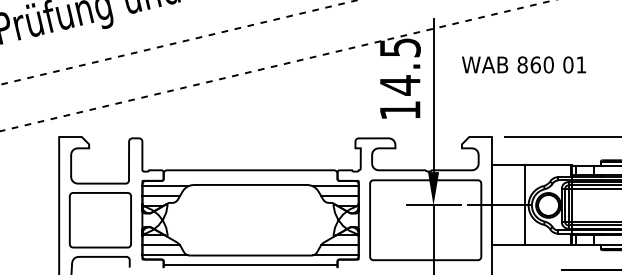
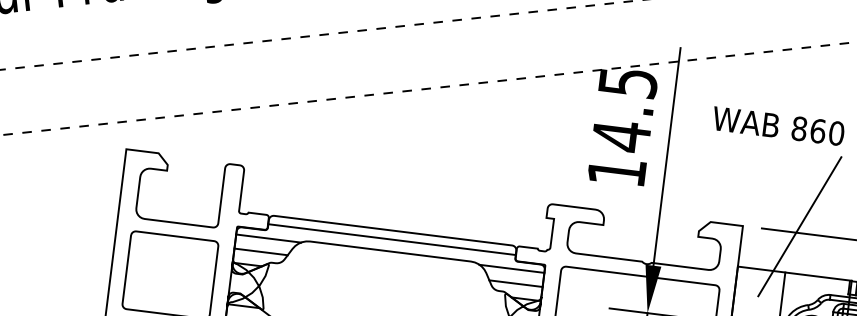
line: (531, 132) -> (800, 226), added
line: (250, 176) -> (391, 239), added

